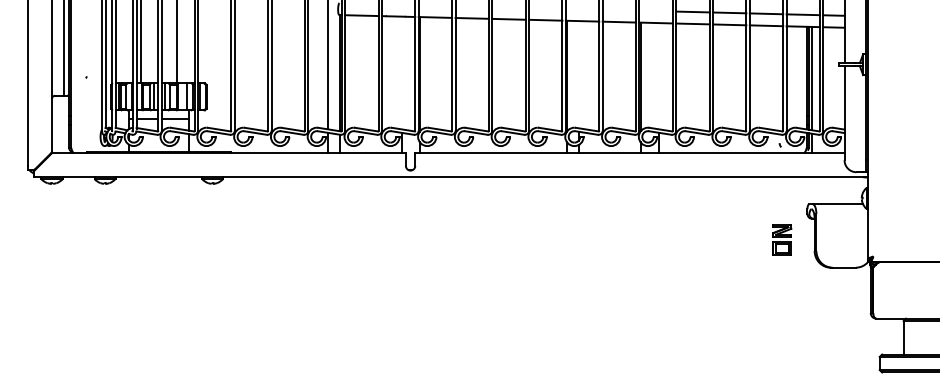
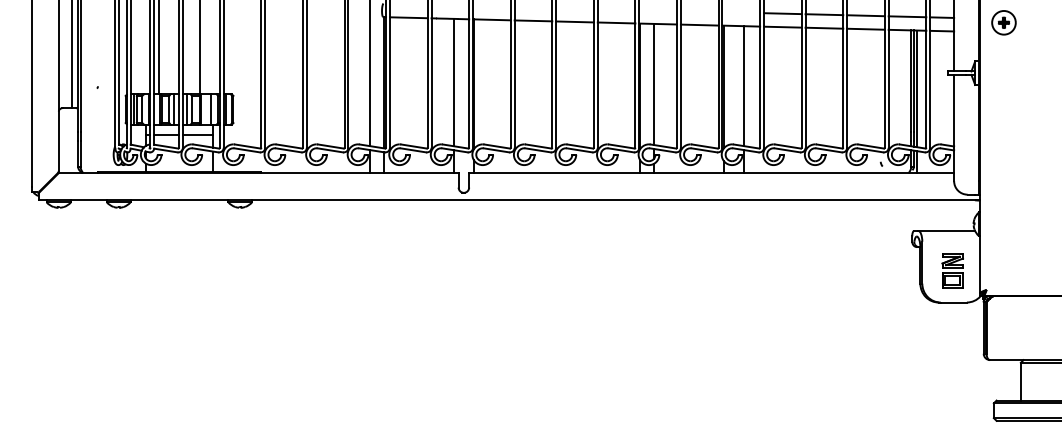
part: (888, 19) -> (1003, 22), added
line: (401, 72) -> (453, 82), added
line: (578, 73) -> (653, 83), added
line: (658, 76) -> (744, 86), added
part: (782, 239) -> (952, 270), moved

